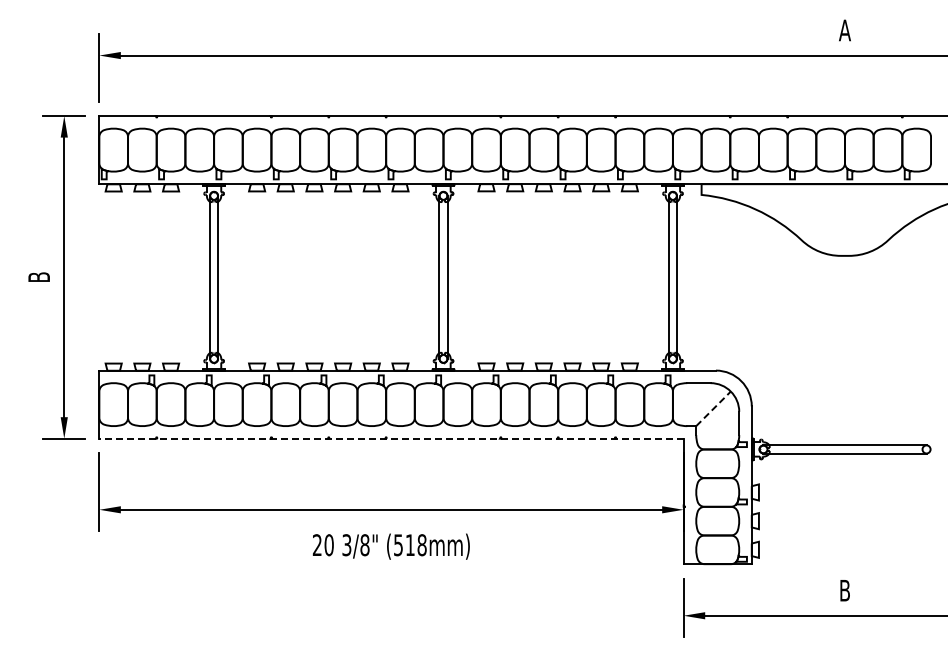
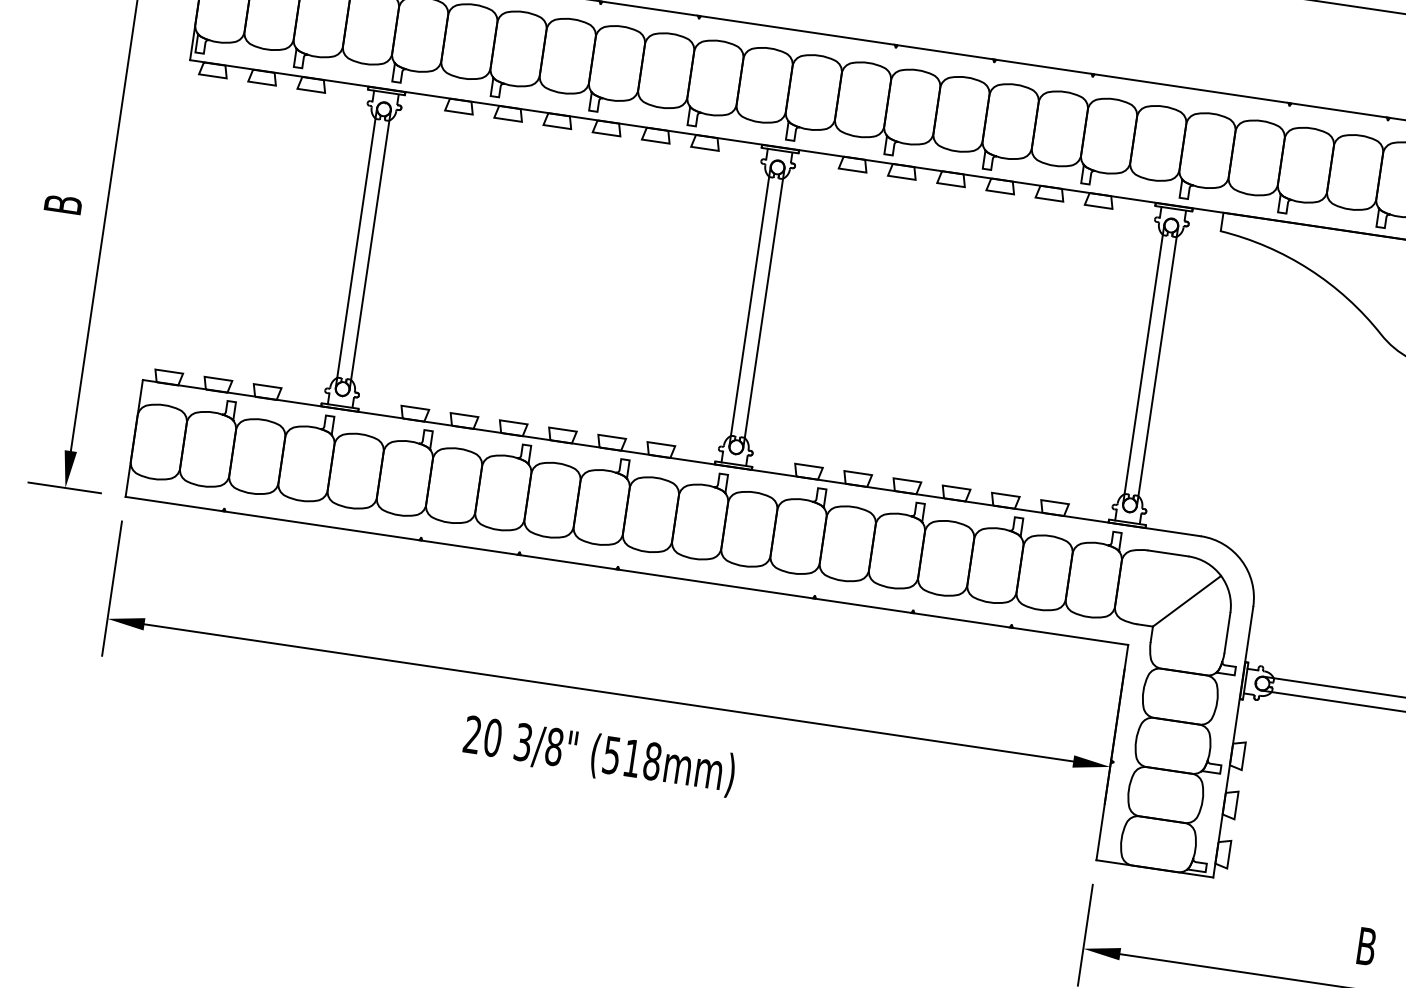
line: (713, 408) -> (1187, 600), dashed -> solid
line: (391, 438) -> (626, 570), dashed -> solid

